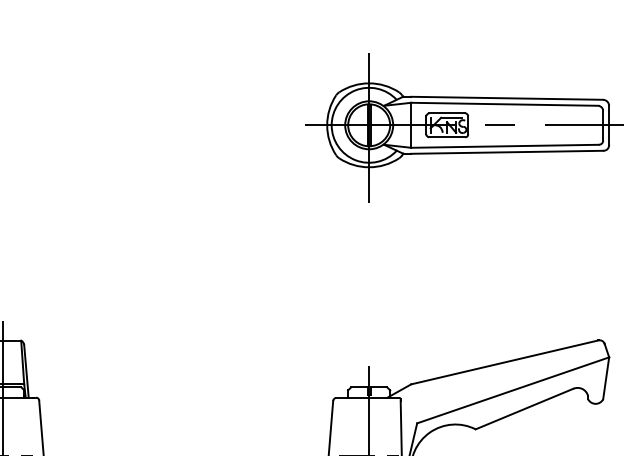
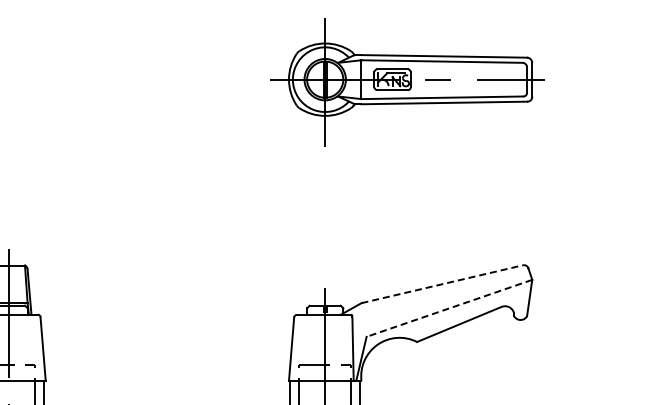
line: (505, 362) -> (442, 284), solid -> dashed
line: (513, 390) -> (449, 308), solid -> dashed

